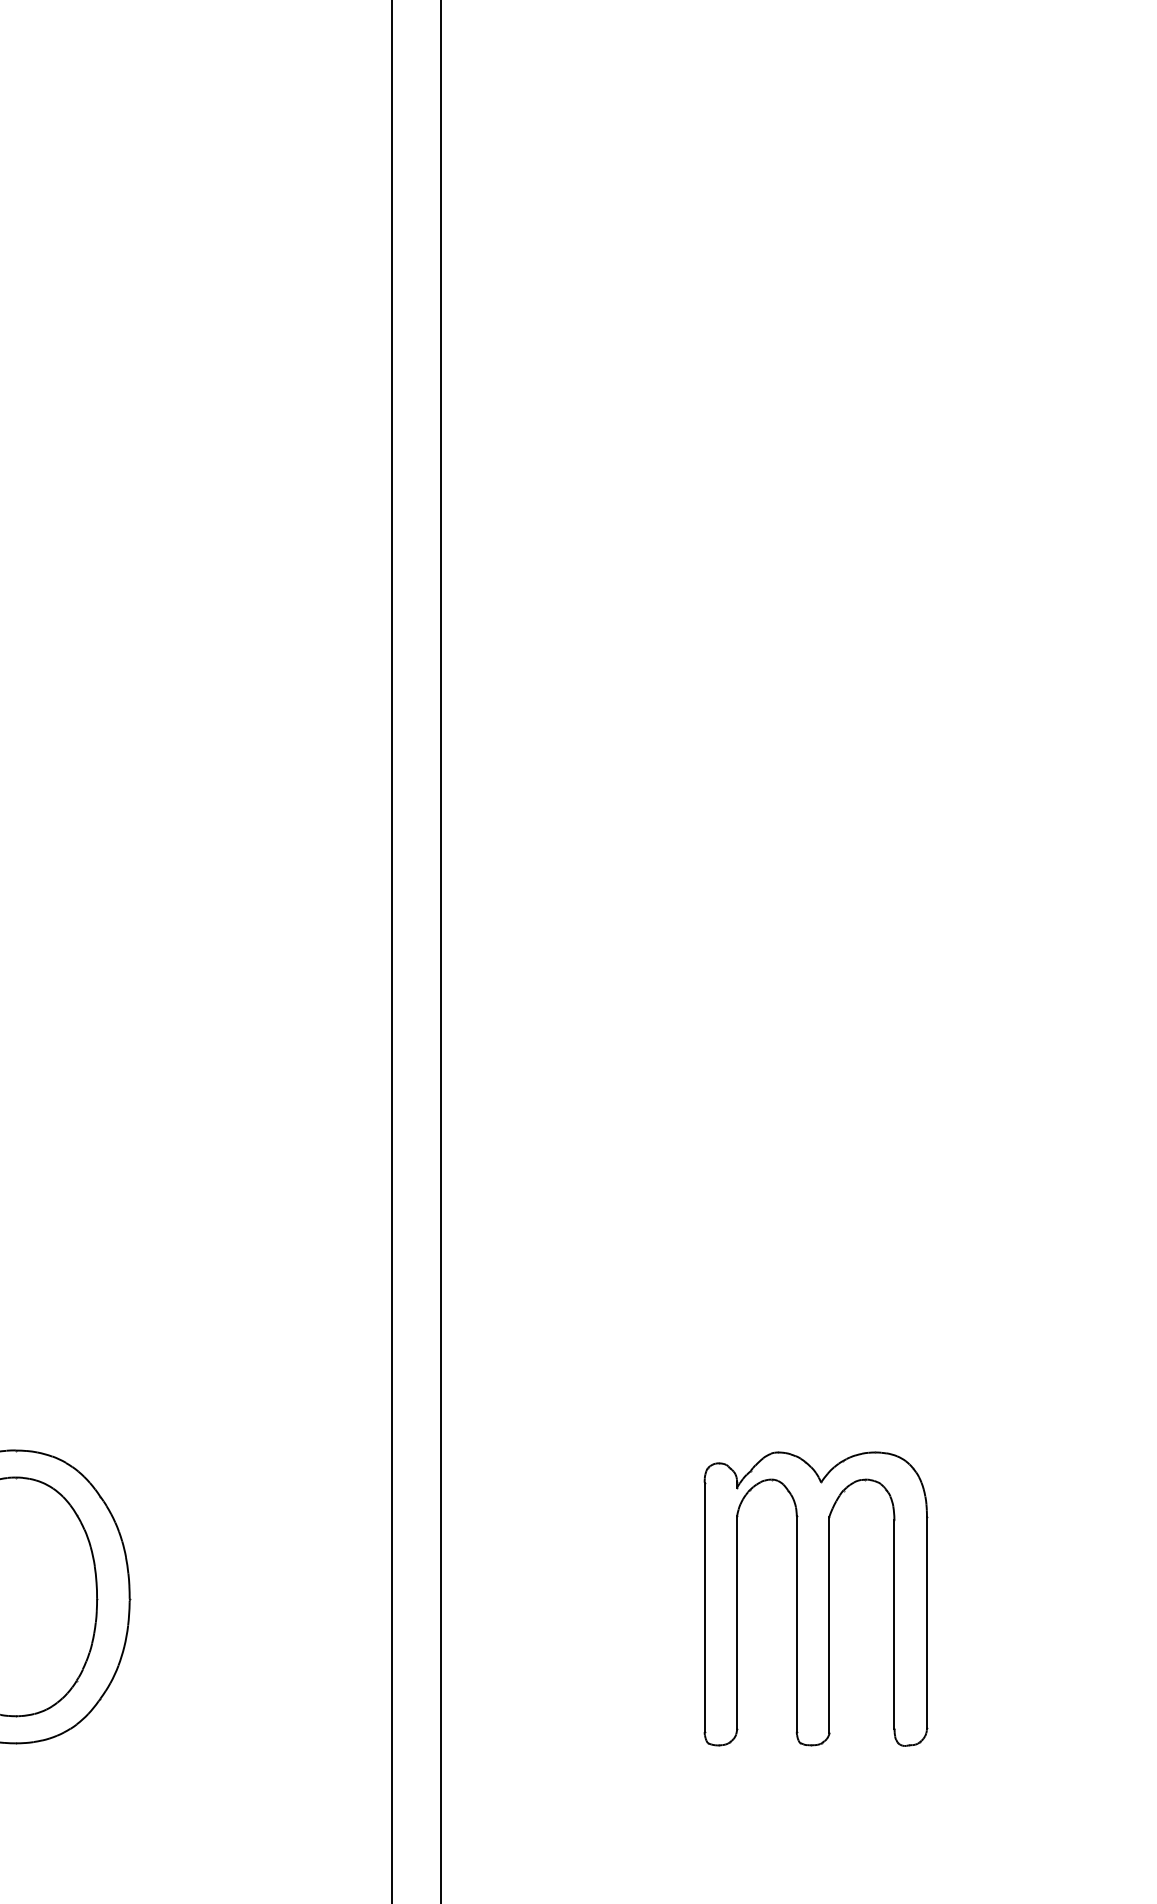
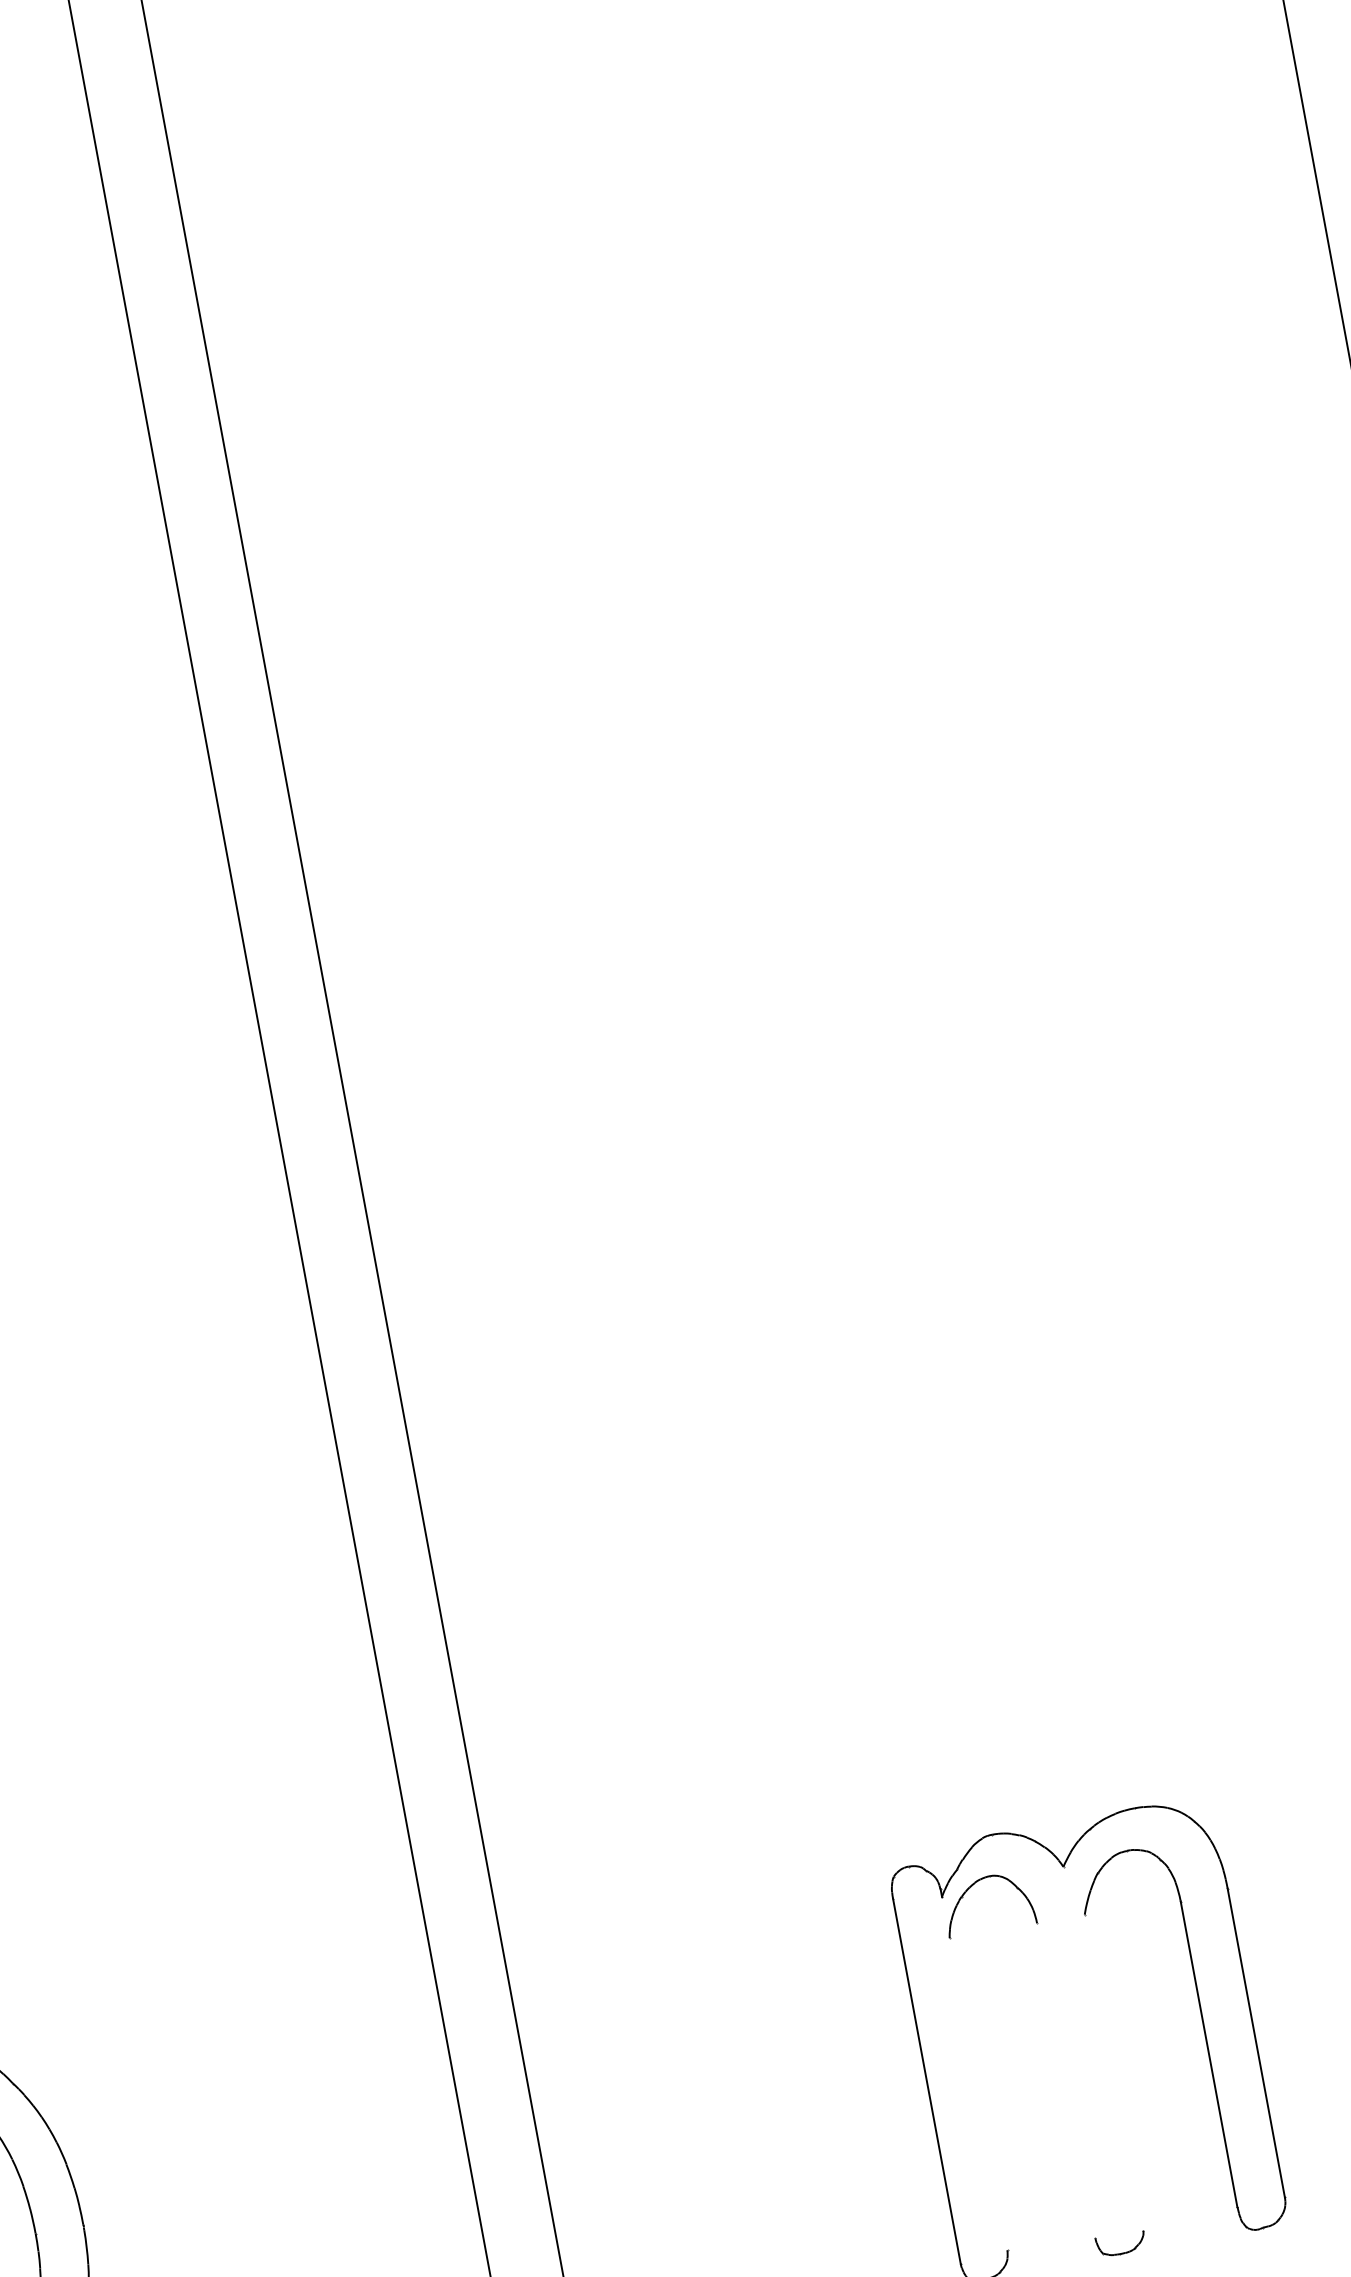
line: (737, 1621) -> (978, 2092), removed
line: (796, 1623) -> (1065, 2079), removed
line: (829, 1624) -> (1114, 2072), removed

